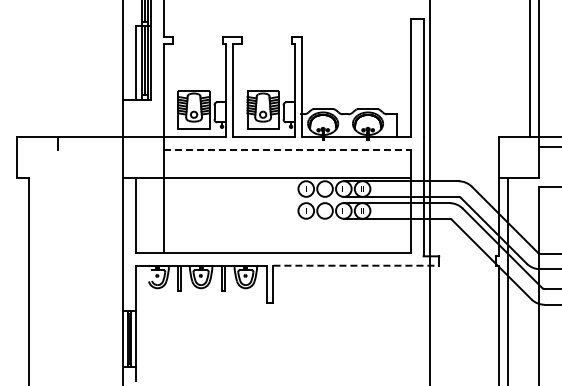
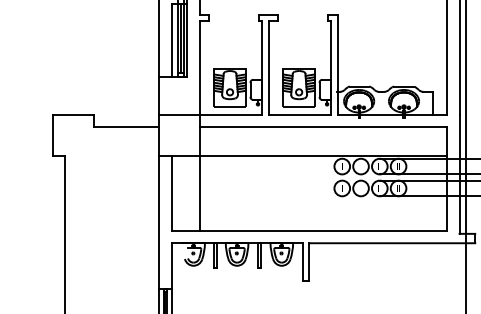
line: (90, 136) -> (126, 127), moved
line: (287, 149) -> (323, 127), dashed -> solid
line: (356, 265) -> (392, 243), dashed -> solid

